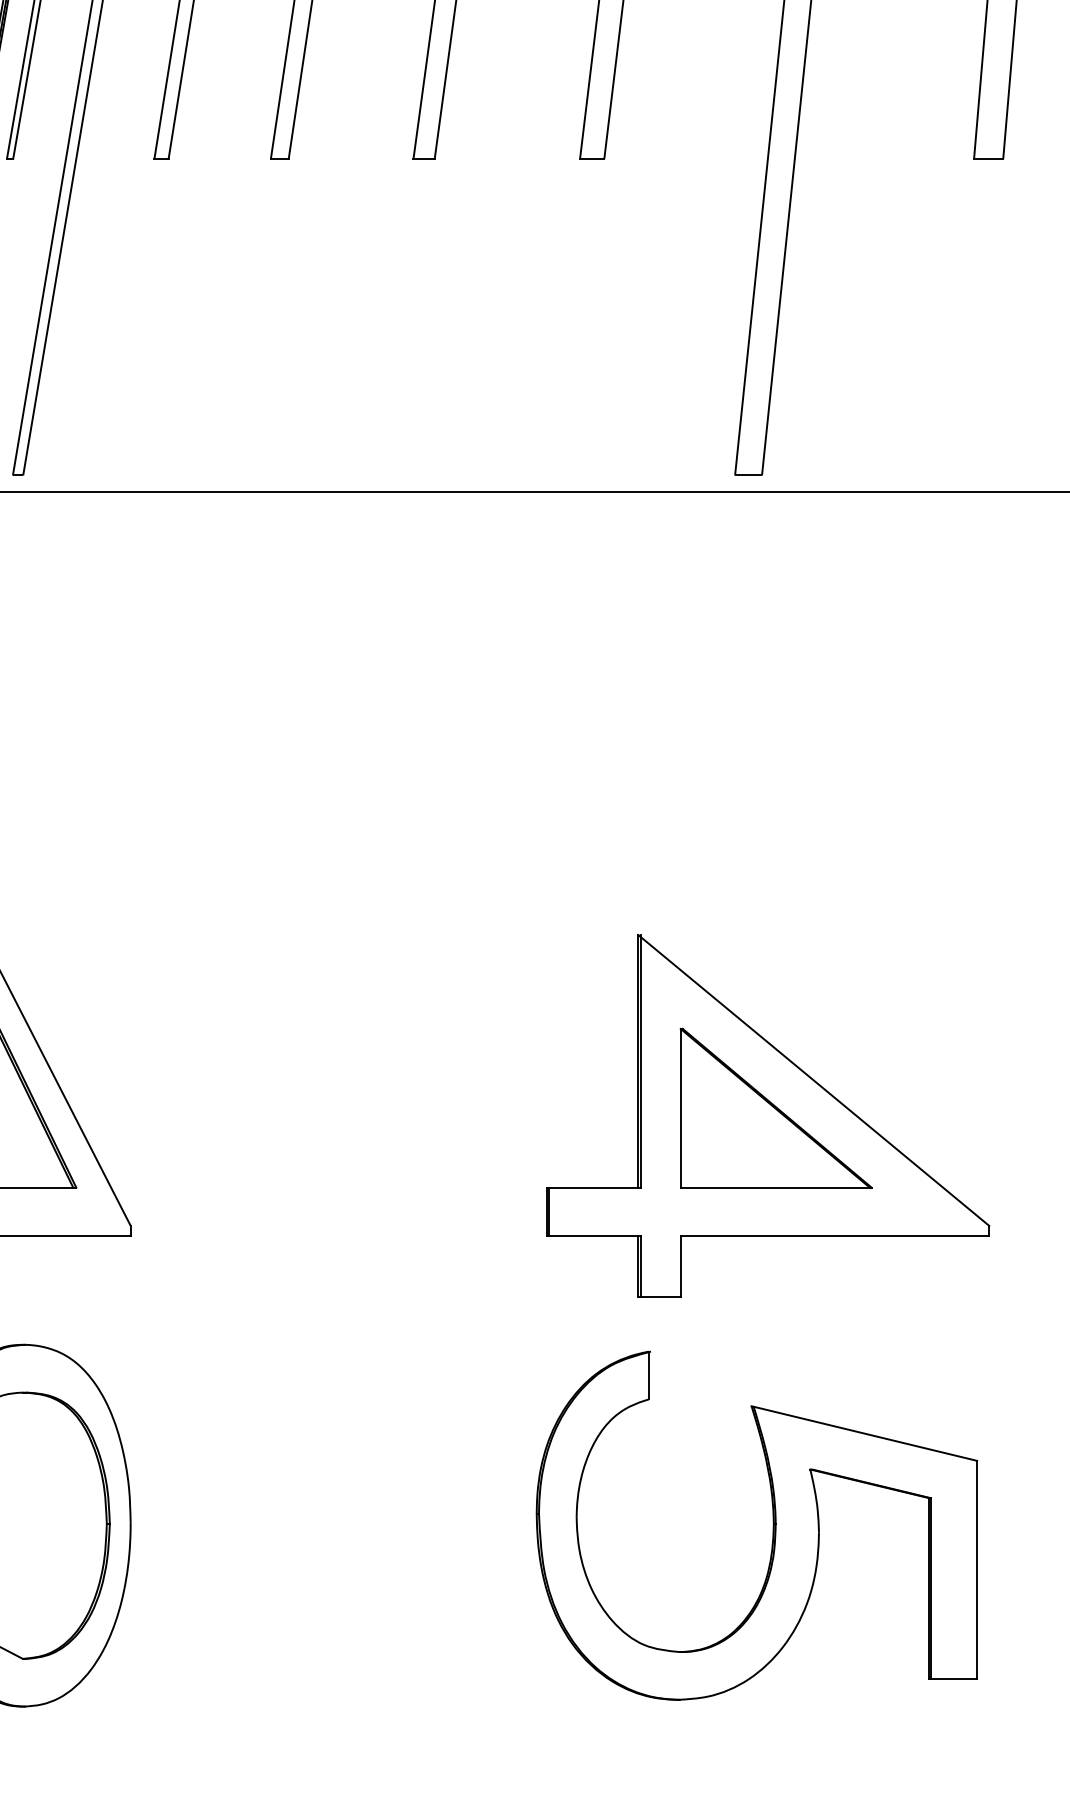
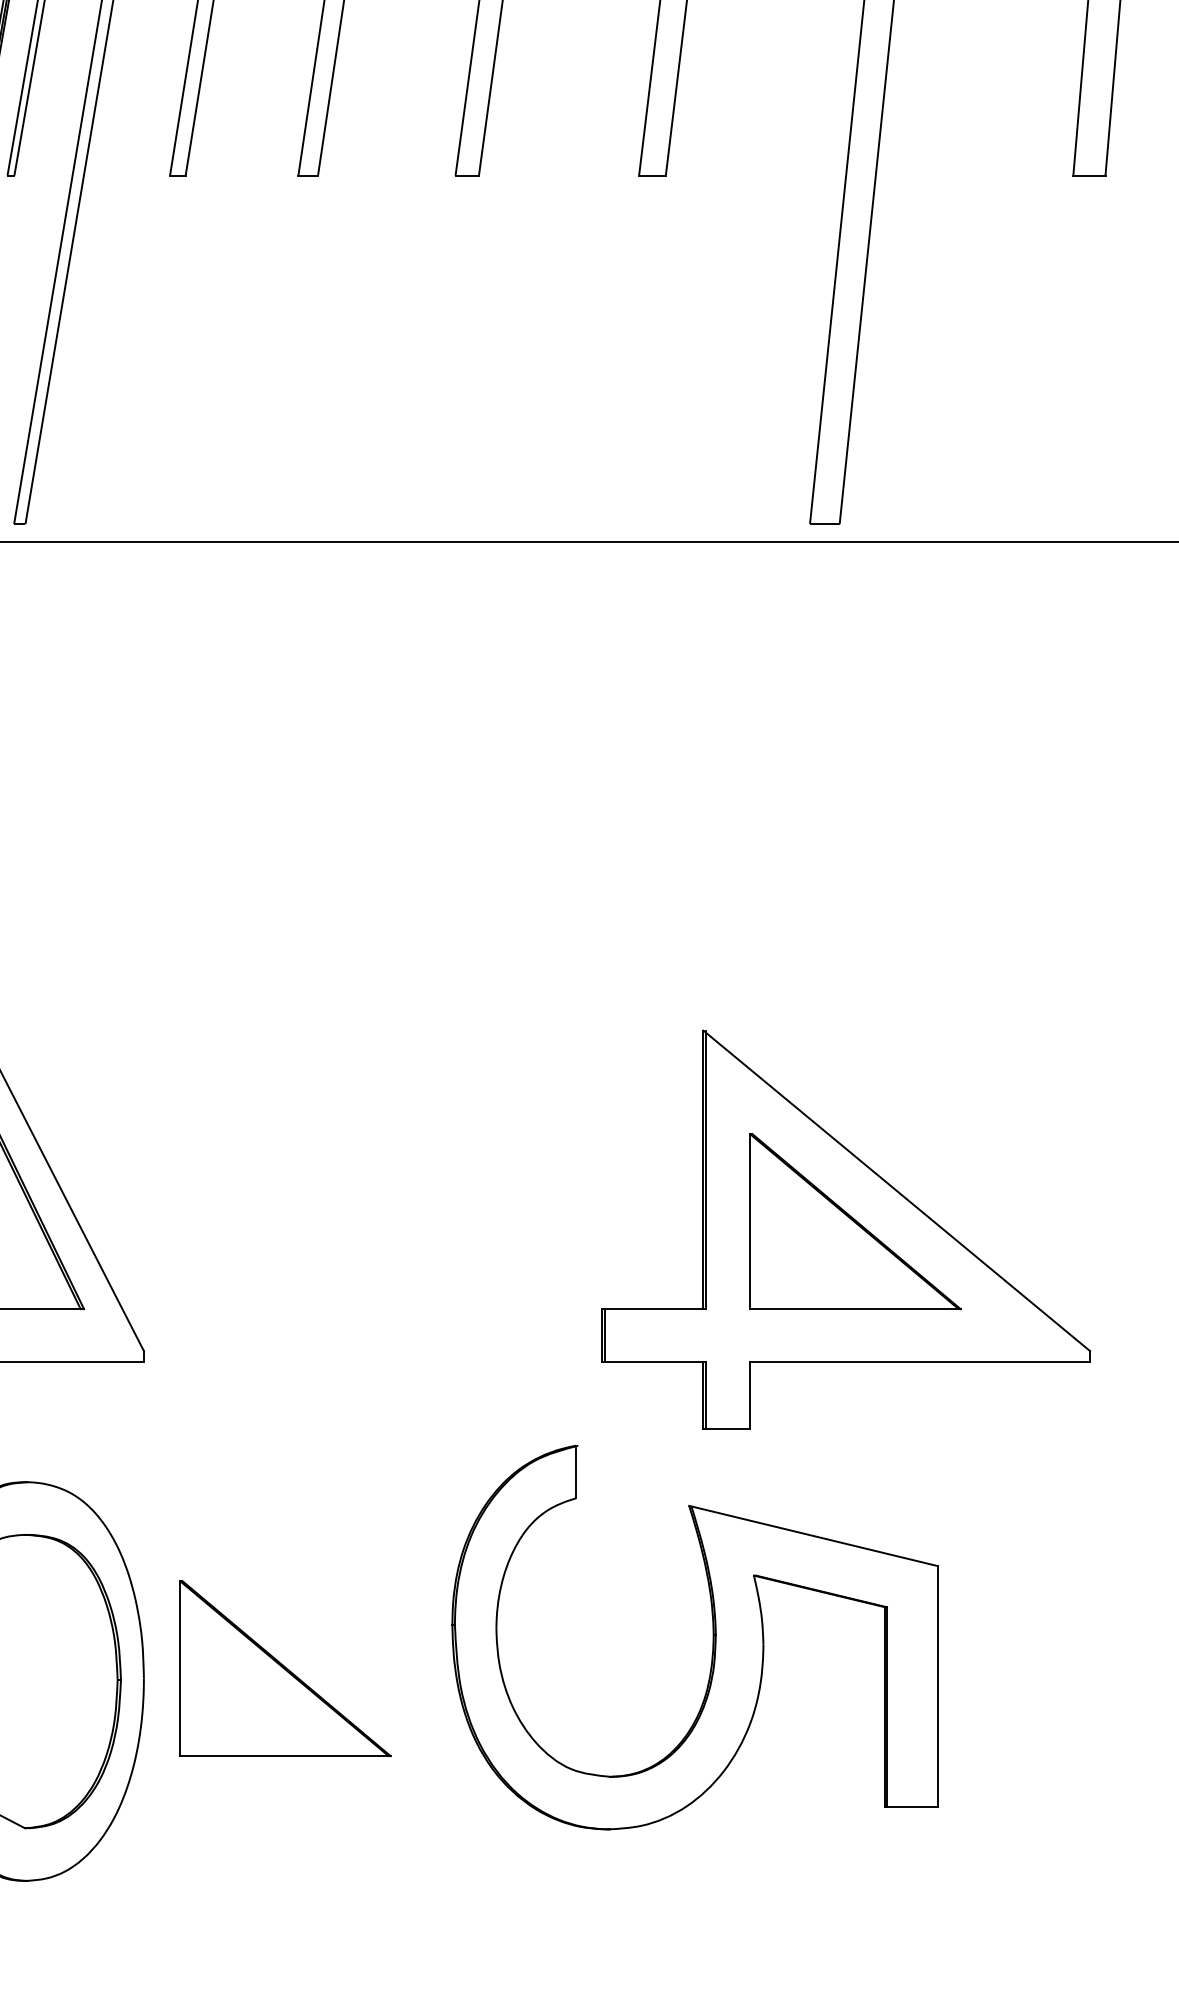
part: (259, 1513) -> (285, 1668), added
part: (772, 1525) -> (712, 1637), moved

